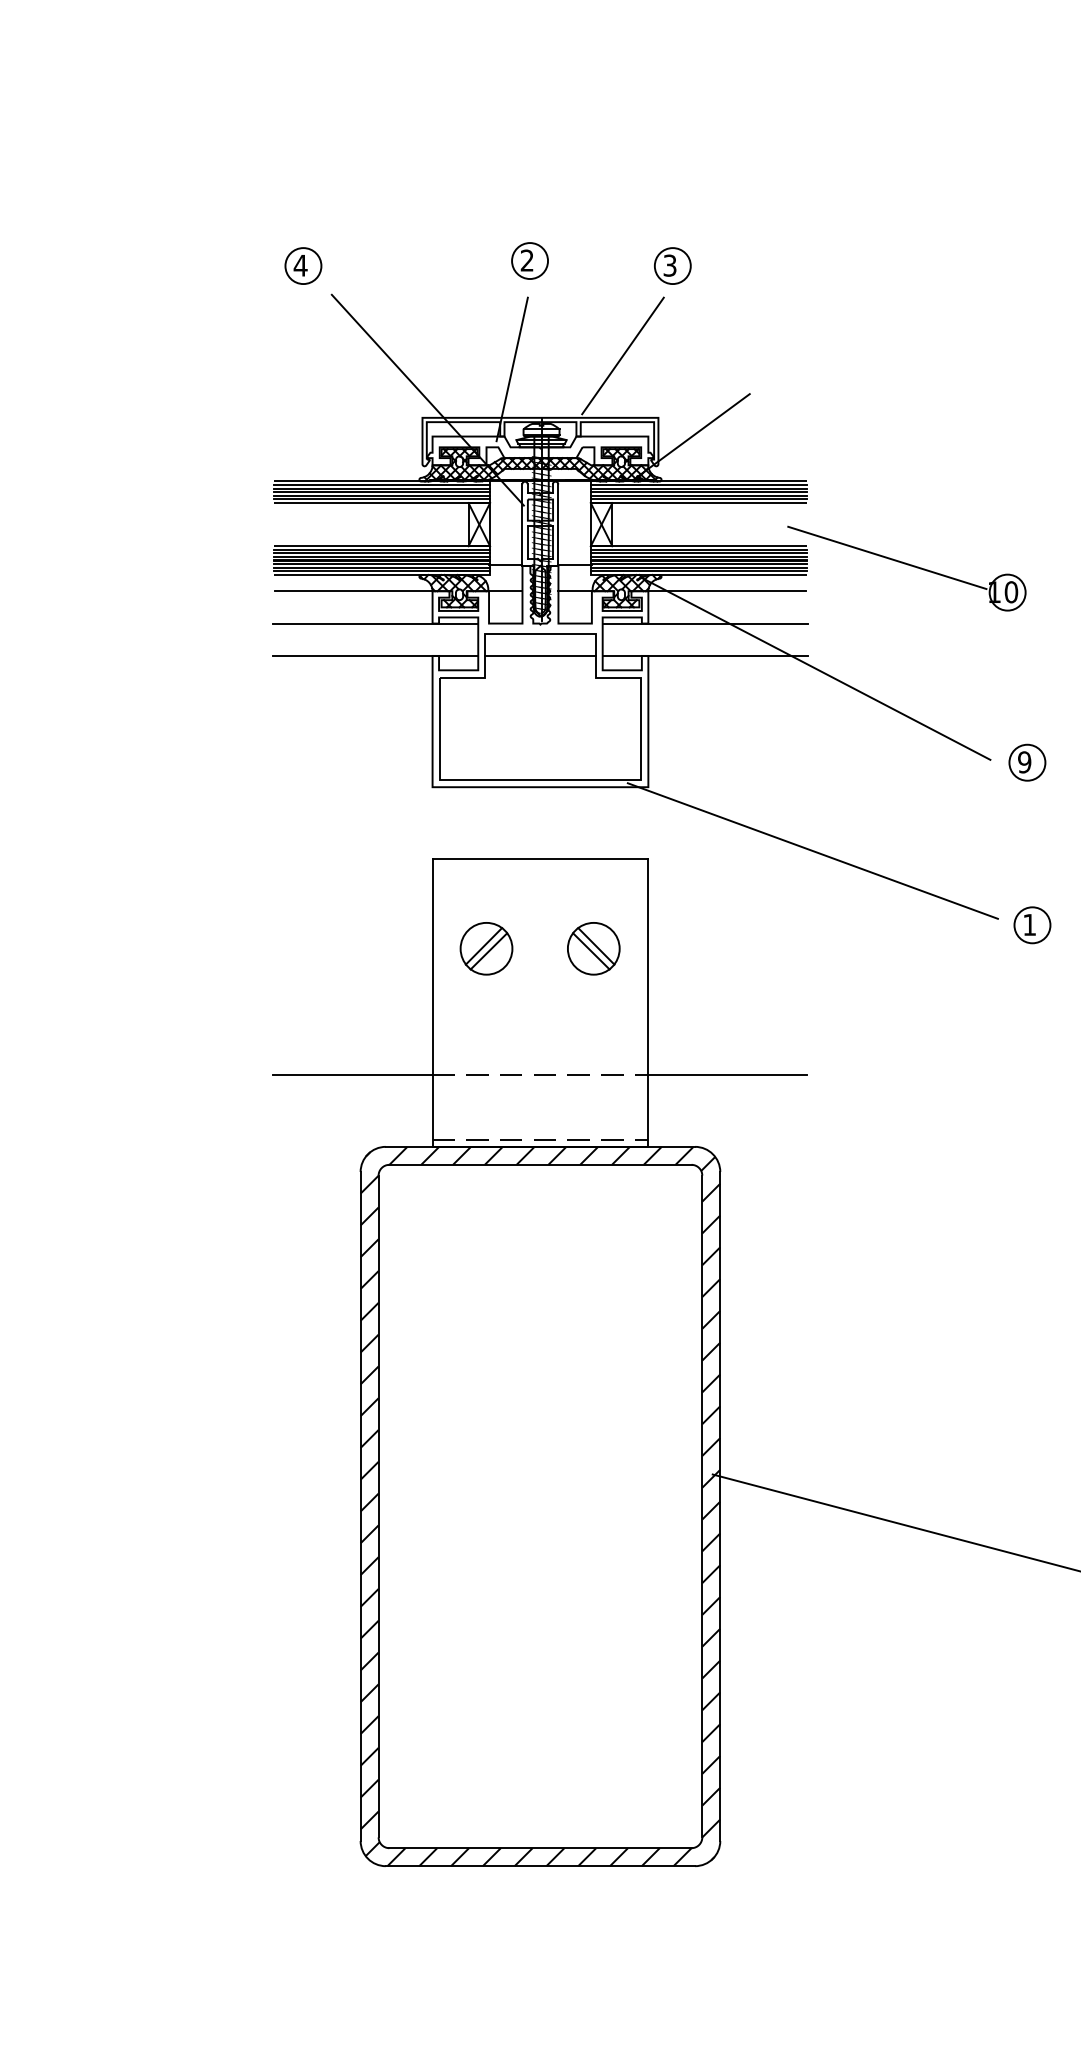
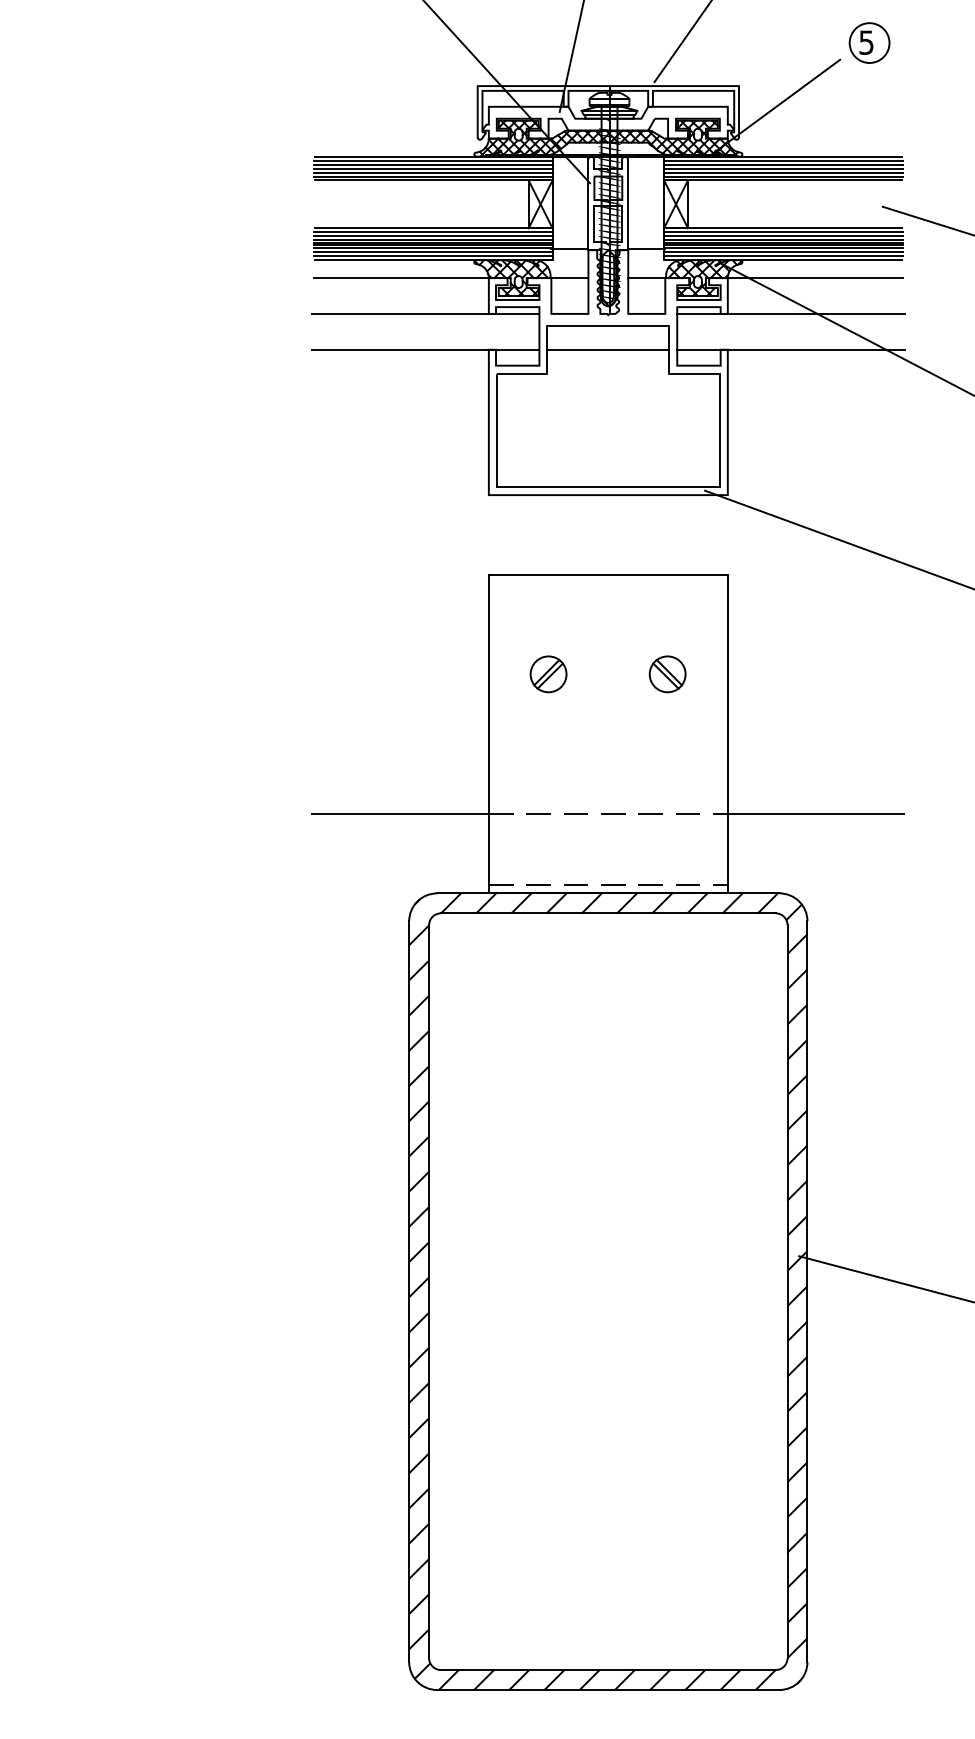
part: (776, 378) -> (869, 42), added
part: (486, 949) -> (548, 674), size x0.62
part: (594, 949) -> (668, 674), size x0.62

